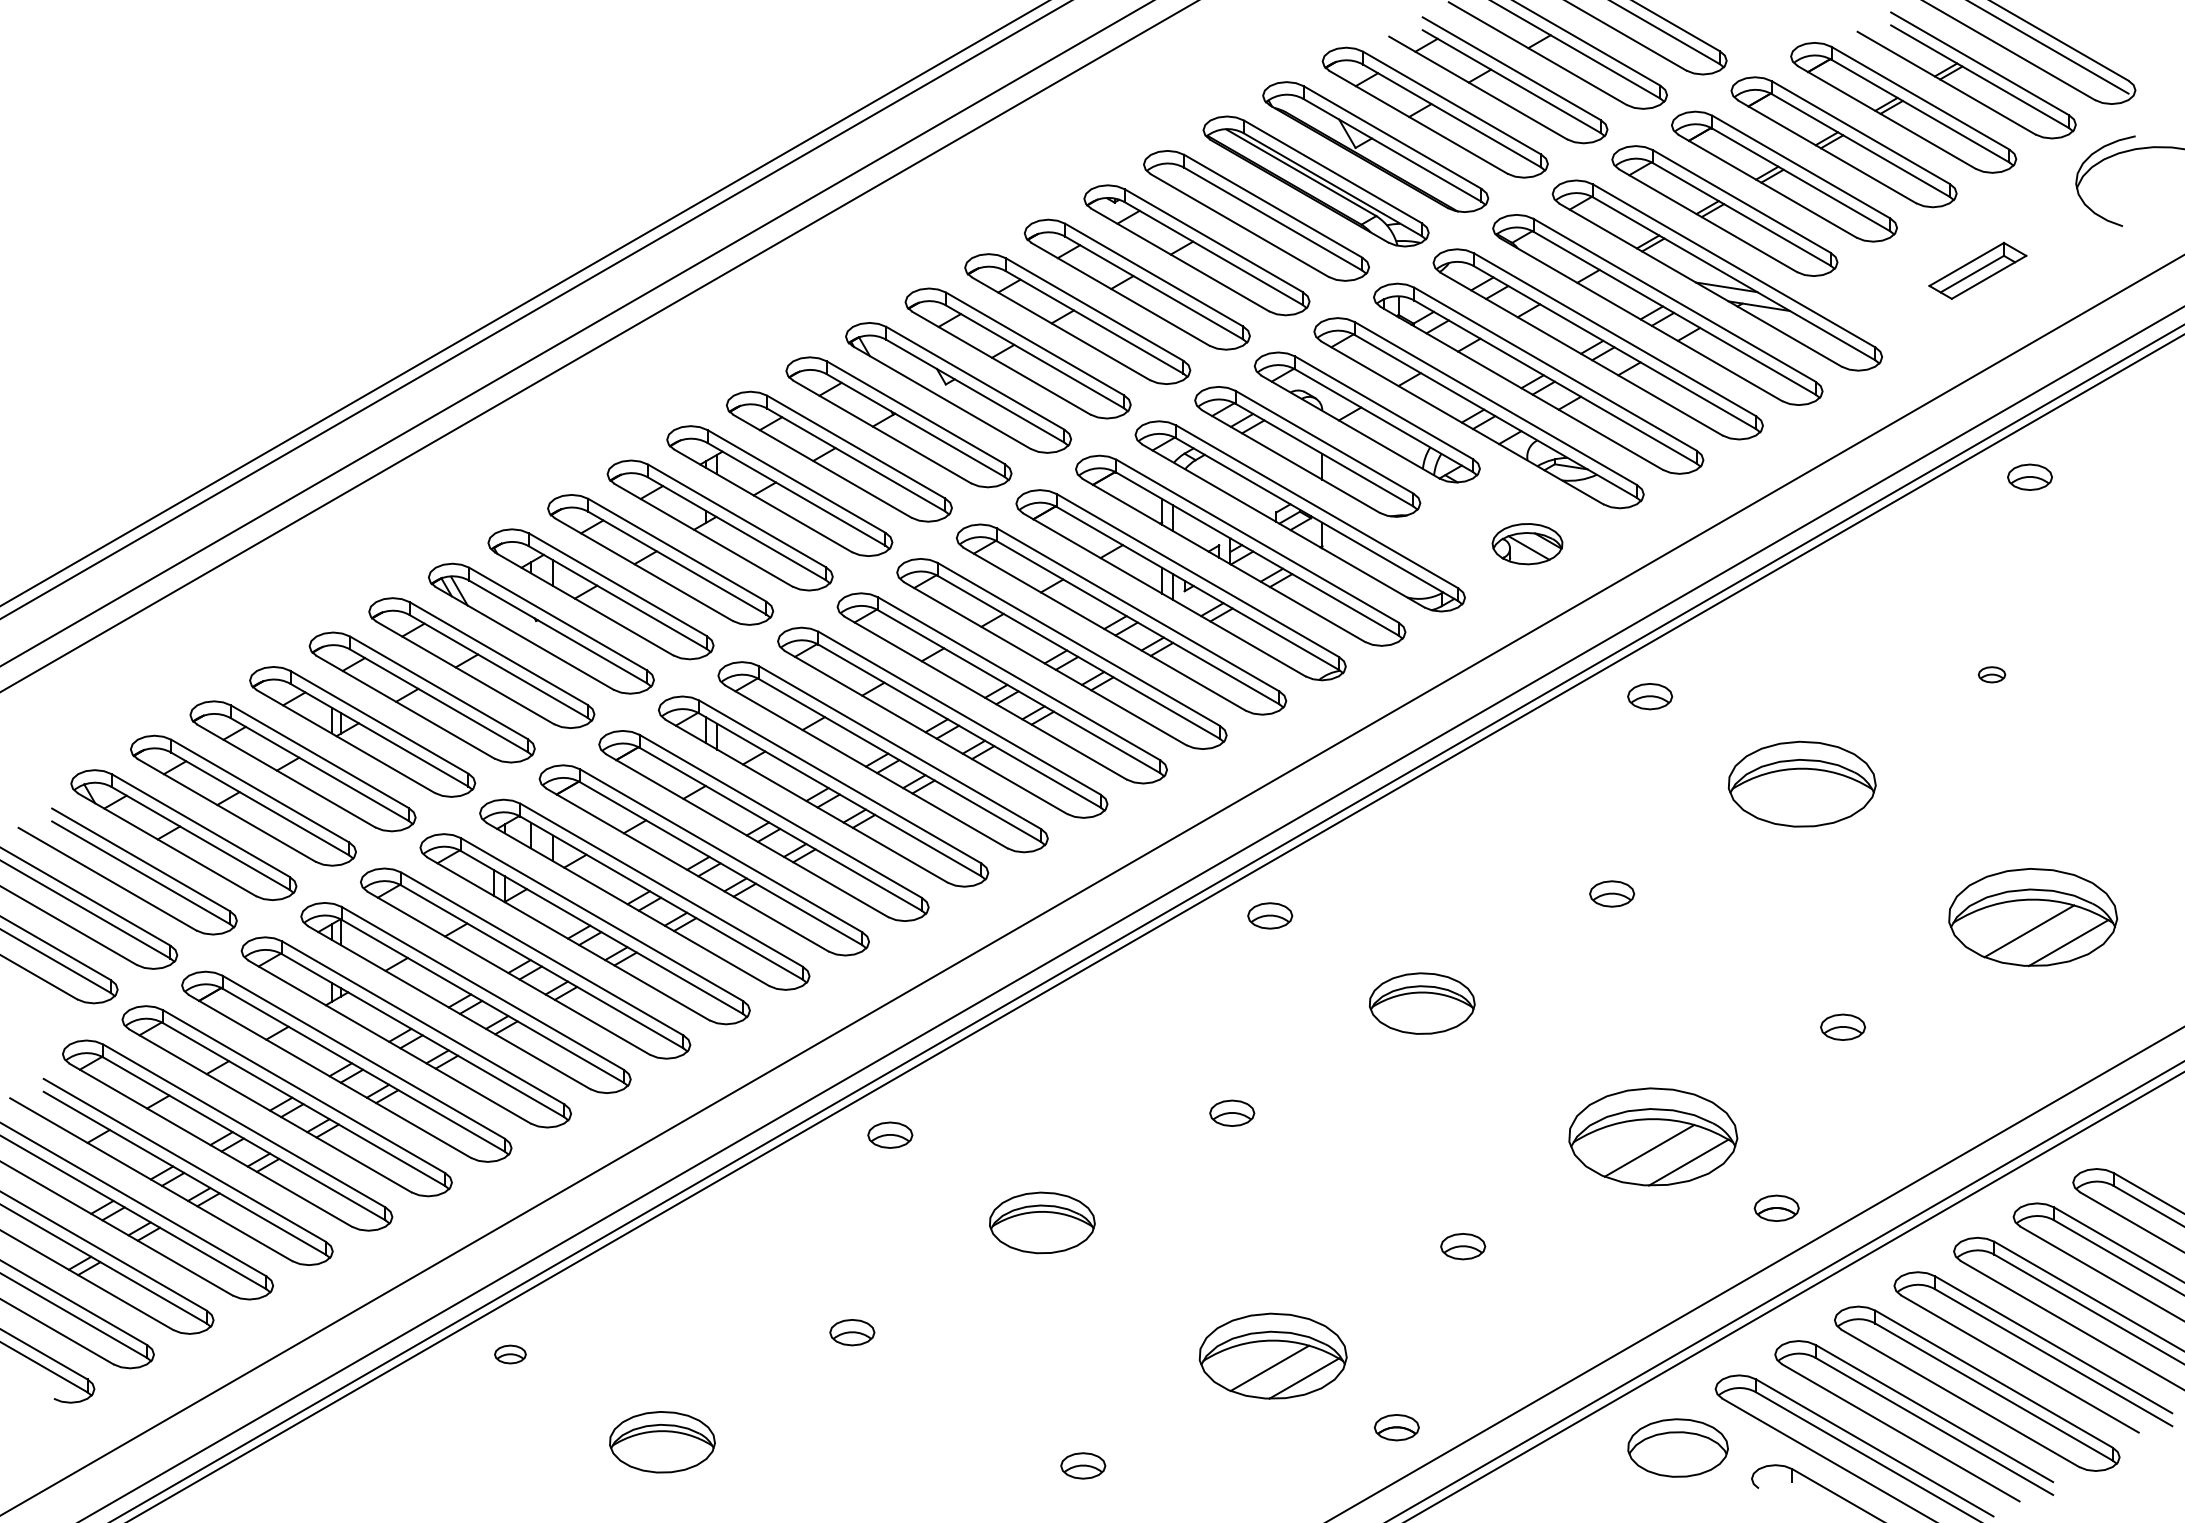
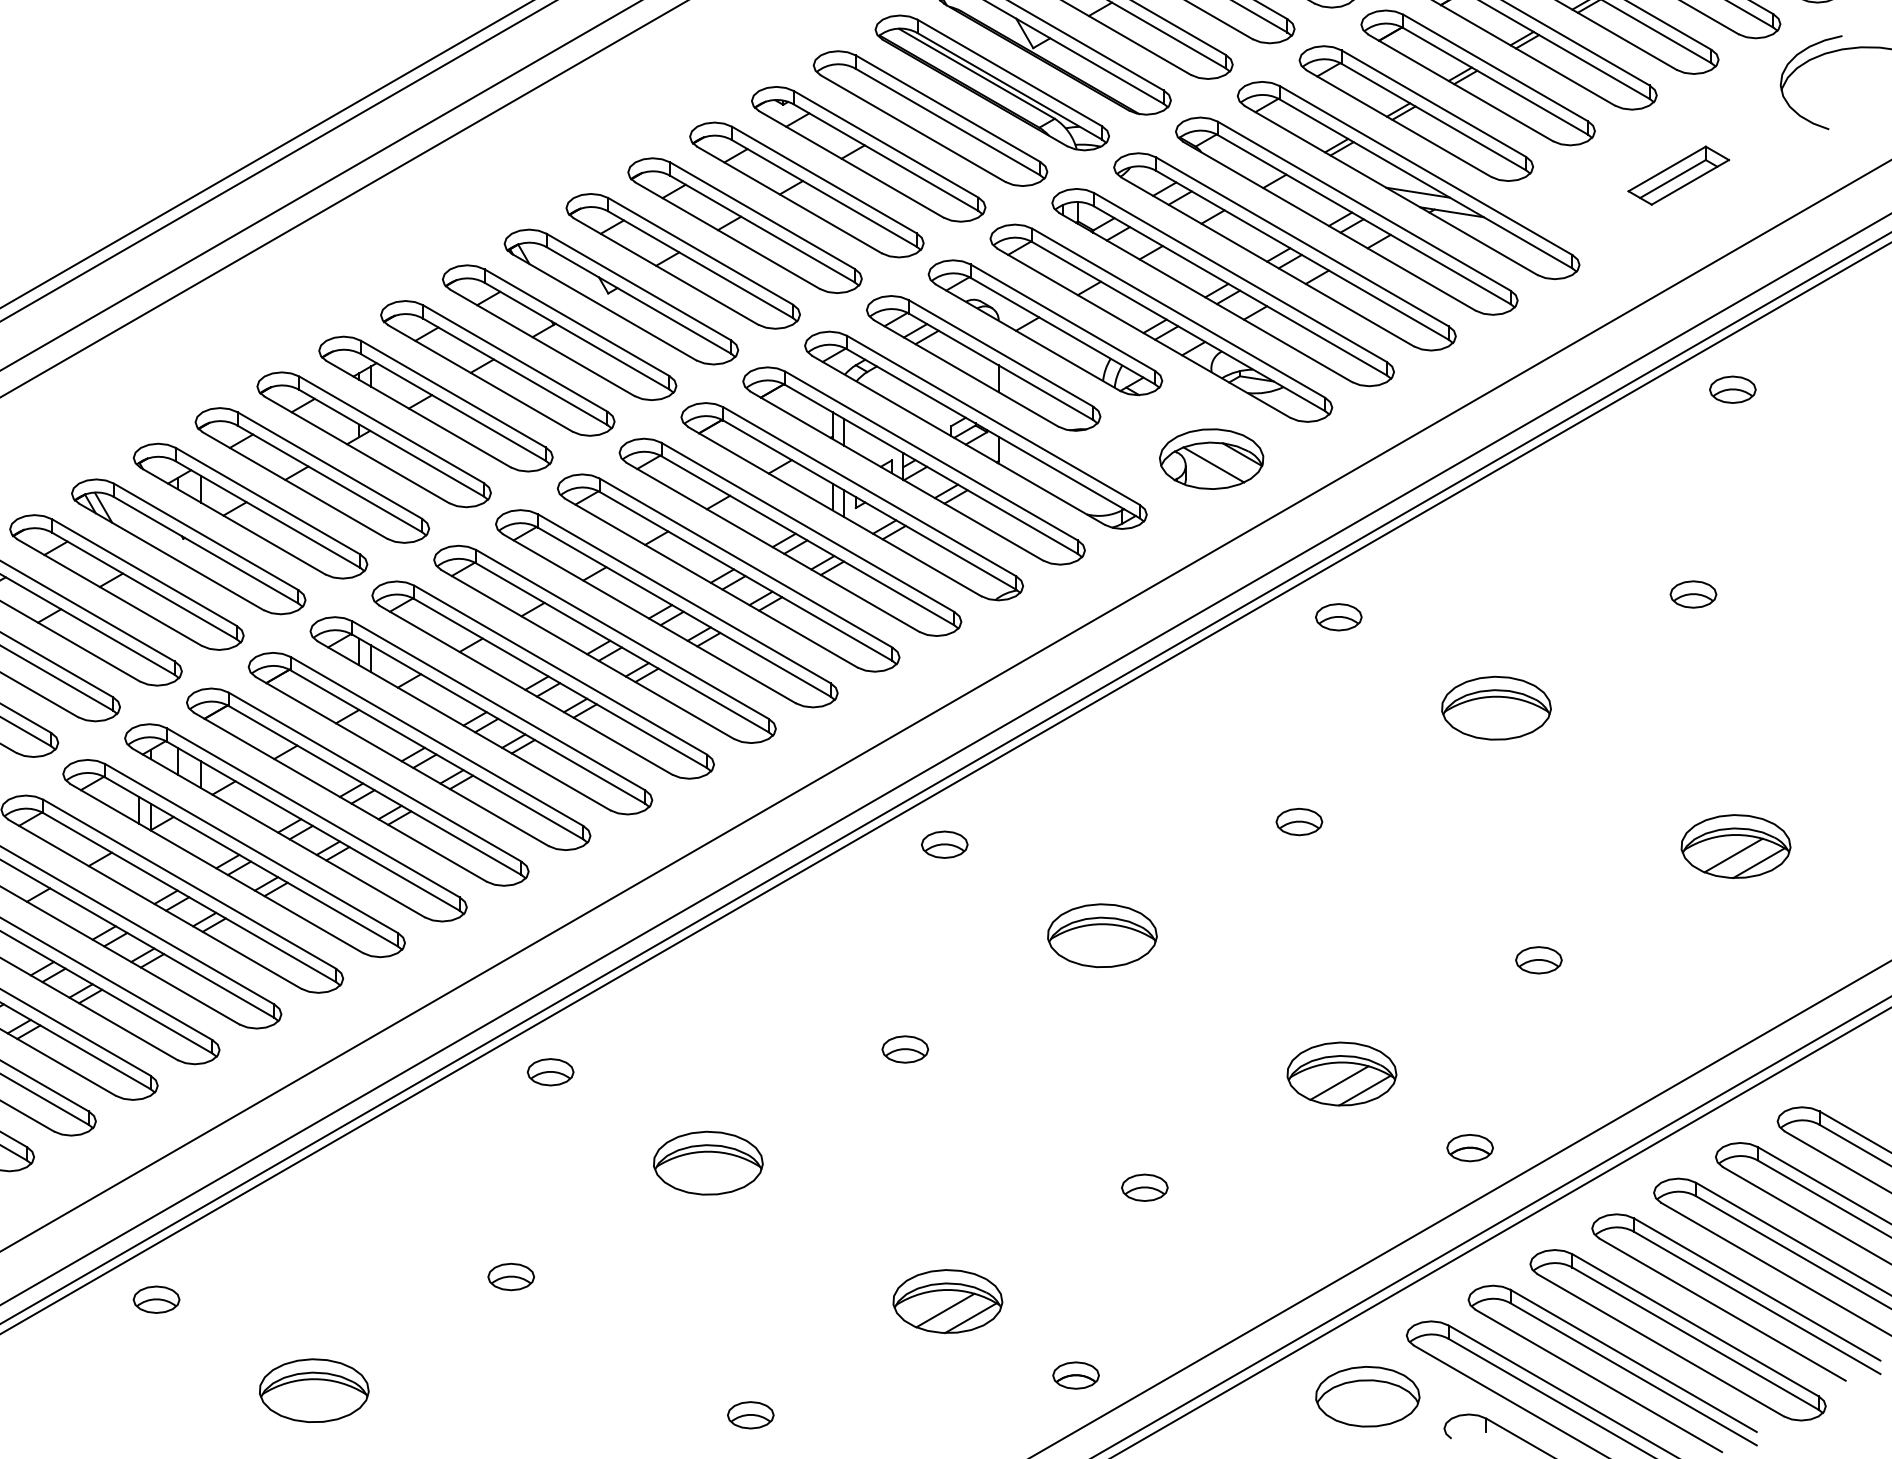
part: (1527, 543) -> (1211, 458), size x1.43
part: (1991, 674) -> (1692, 594), size x1.67
part: (1801, 784) -> (1495, 708), size x0.71
part: (2032, 917) -> (1735, 846), size x0.62
part: (1652, 1136) -> (1341, 1073), size x0.62
part: (510, 1354) -> (156, 1299), size x1.43
part: (1273, 1356) -> (948, 1301), size x0.71

